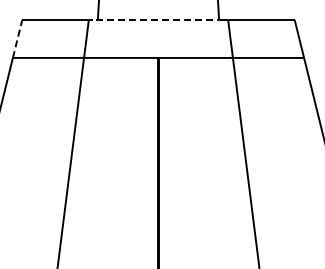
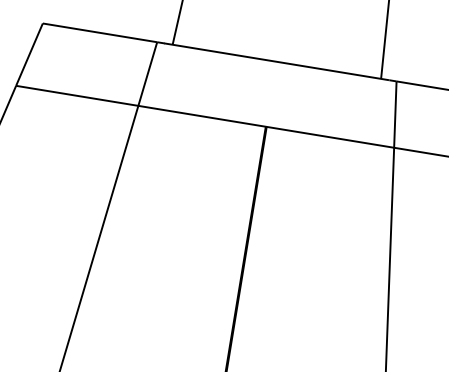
line: (157, 20) -> (275, 62), dashed -> solid
line: (17, 38) -> (29, 53), dashed -> solid

